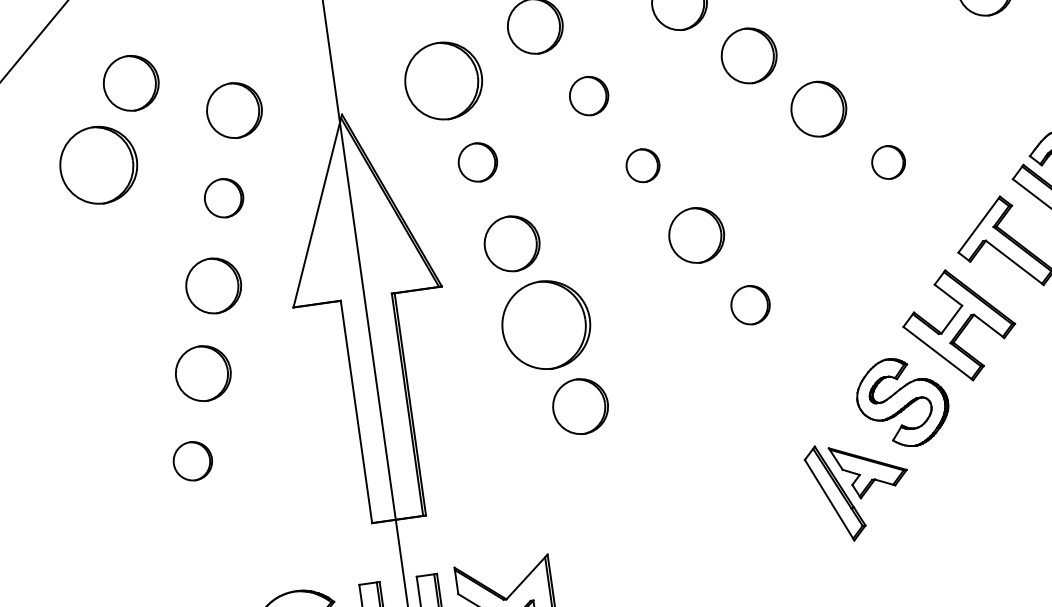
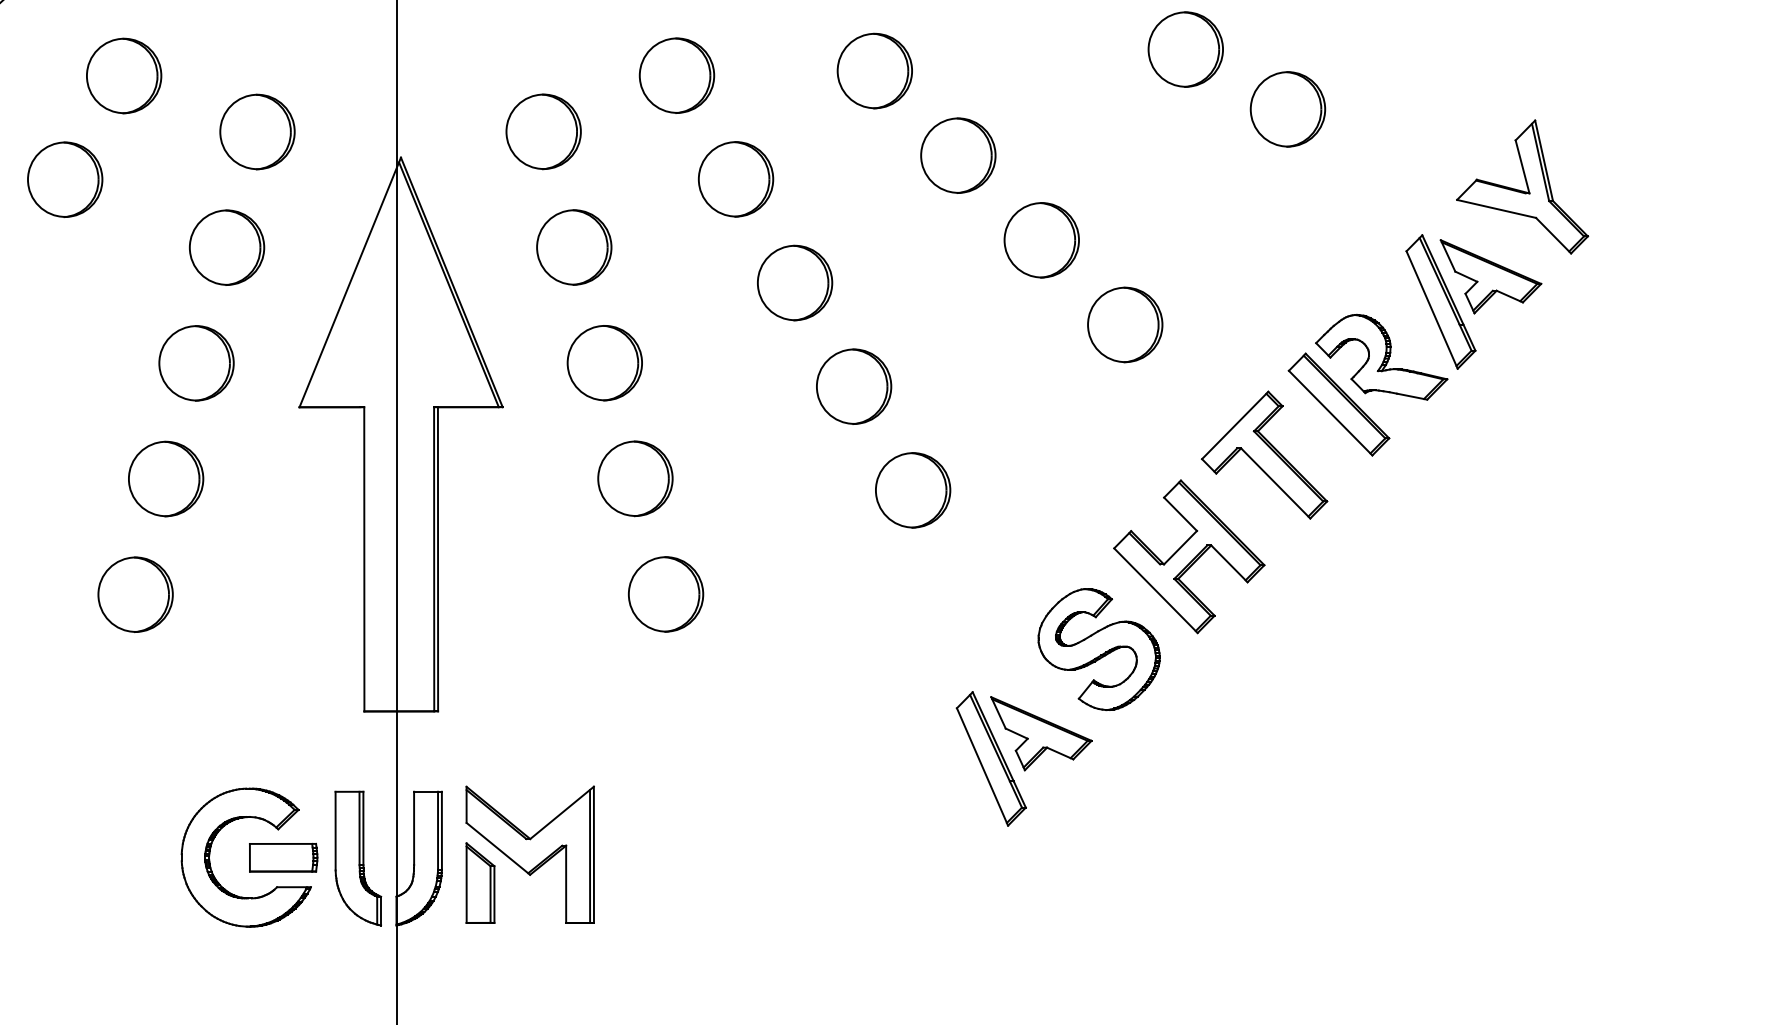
part: (443, 80) -> (543, 131), size x0.71
part: (588, 96) -> (735, 179), size x1.43
part: (478, 162) -> (574, 247), size x1.43
part: (888, 162) -> (1125, 324), size x1.67
part: (99, 165) -> (65, 179), size x0.71
part: (643, 165) -> (795, 282), size x1.67
part: (223, 198) -> (226, 247), size x1.43
part: (750, 305) -> (913, 490), size x1.43
part: (546, 325) -> (635, 478), size x0.62
part: (192, 461) -> (135, 594), size x1.43

